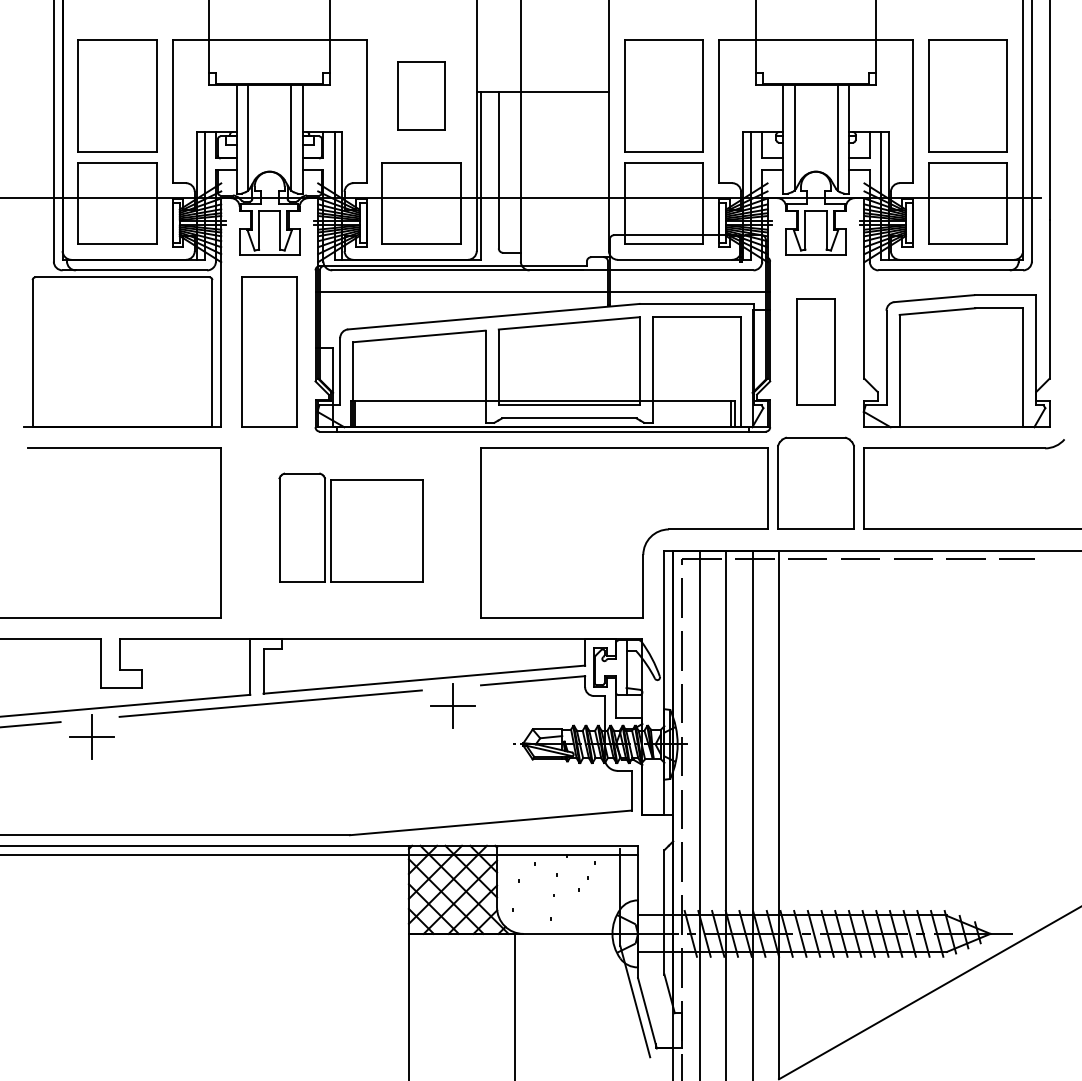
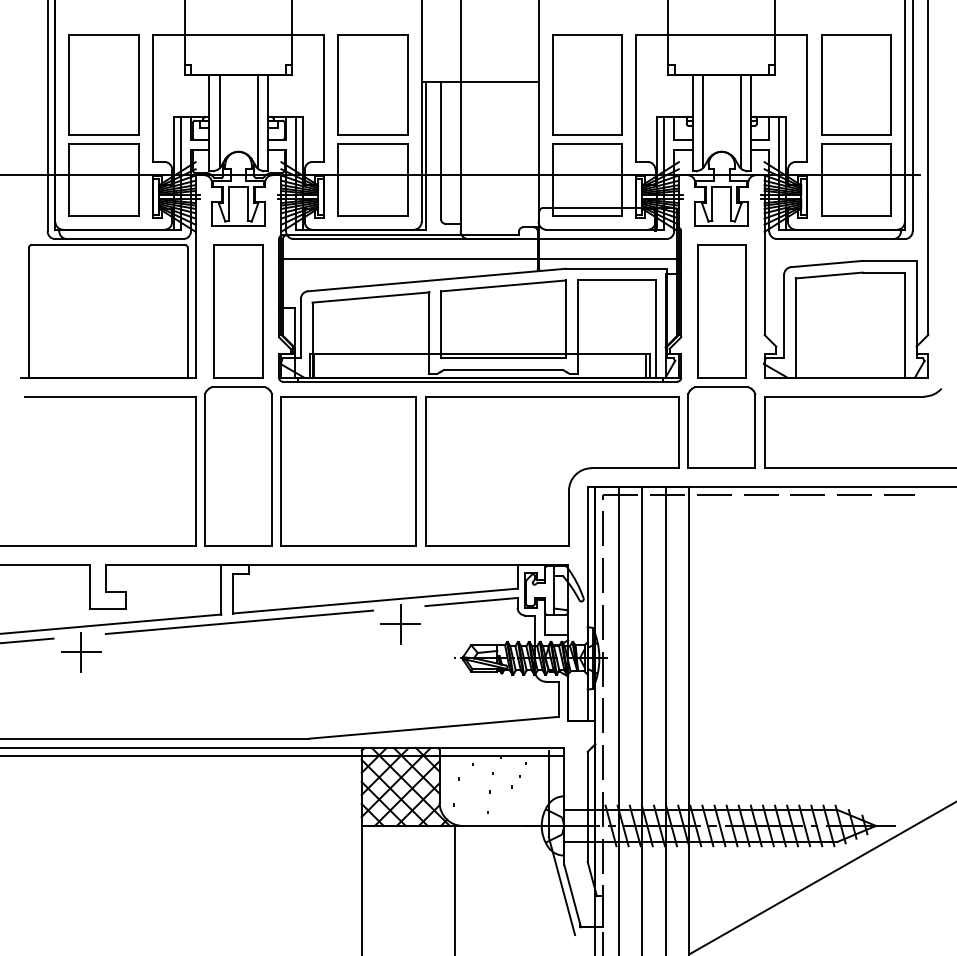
part: (421, 95) -> (372, 84), size x1.67
part: (815, 352) -> (721, 311), size x1.43
part: (351, 527) -> (310, 466), size x1.67

